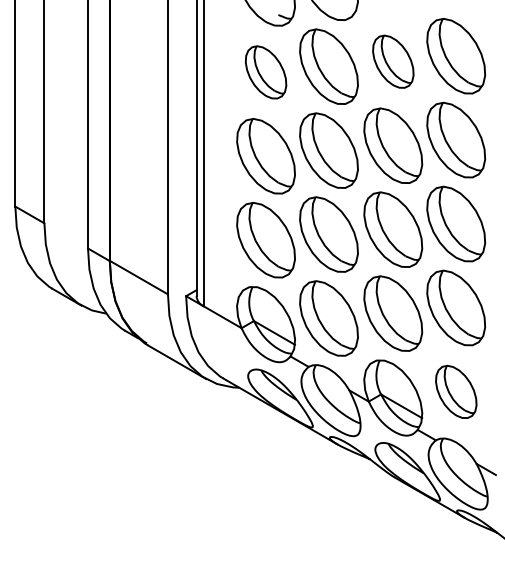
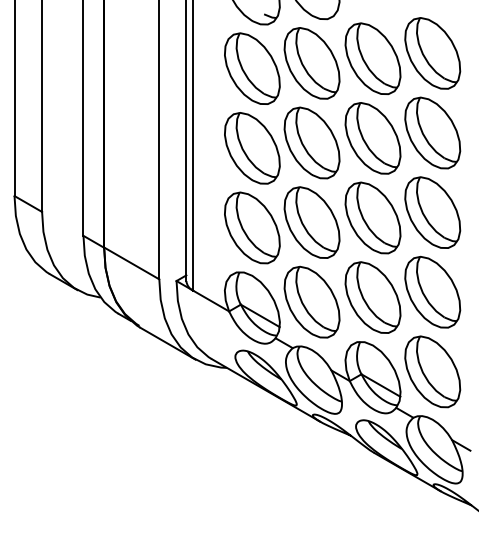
part: (393, 61) -> (373, 58), size x1.43
part: (265, 72) -> (251, 68), size x1.43
part: (456, 391) -> (433, 371), size x1.43

